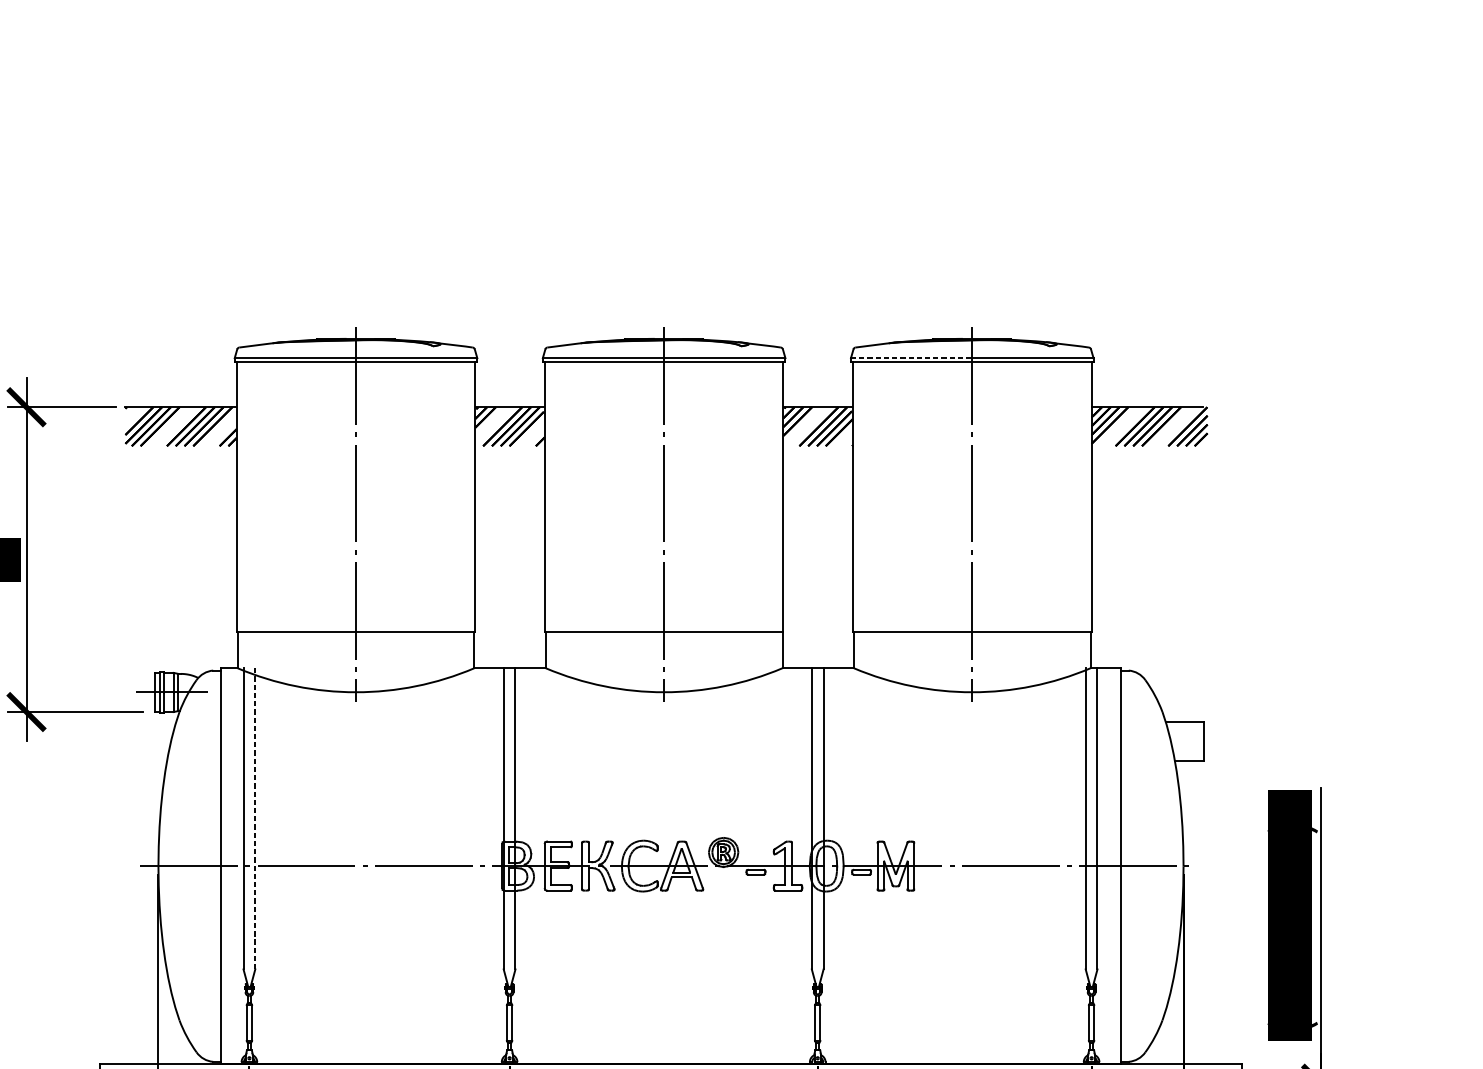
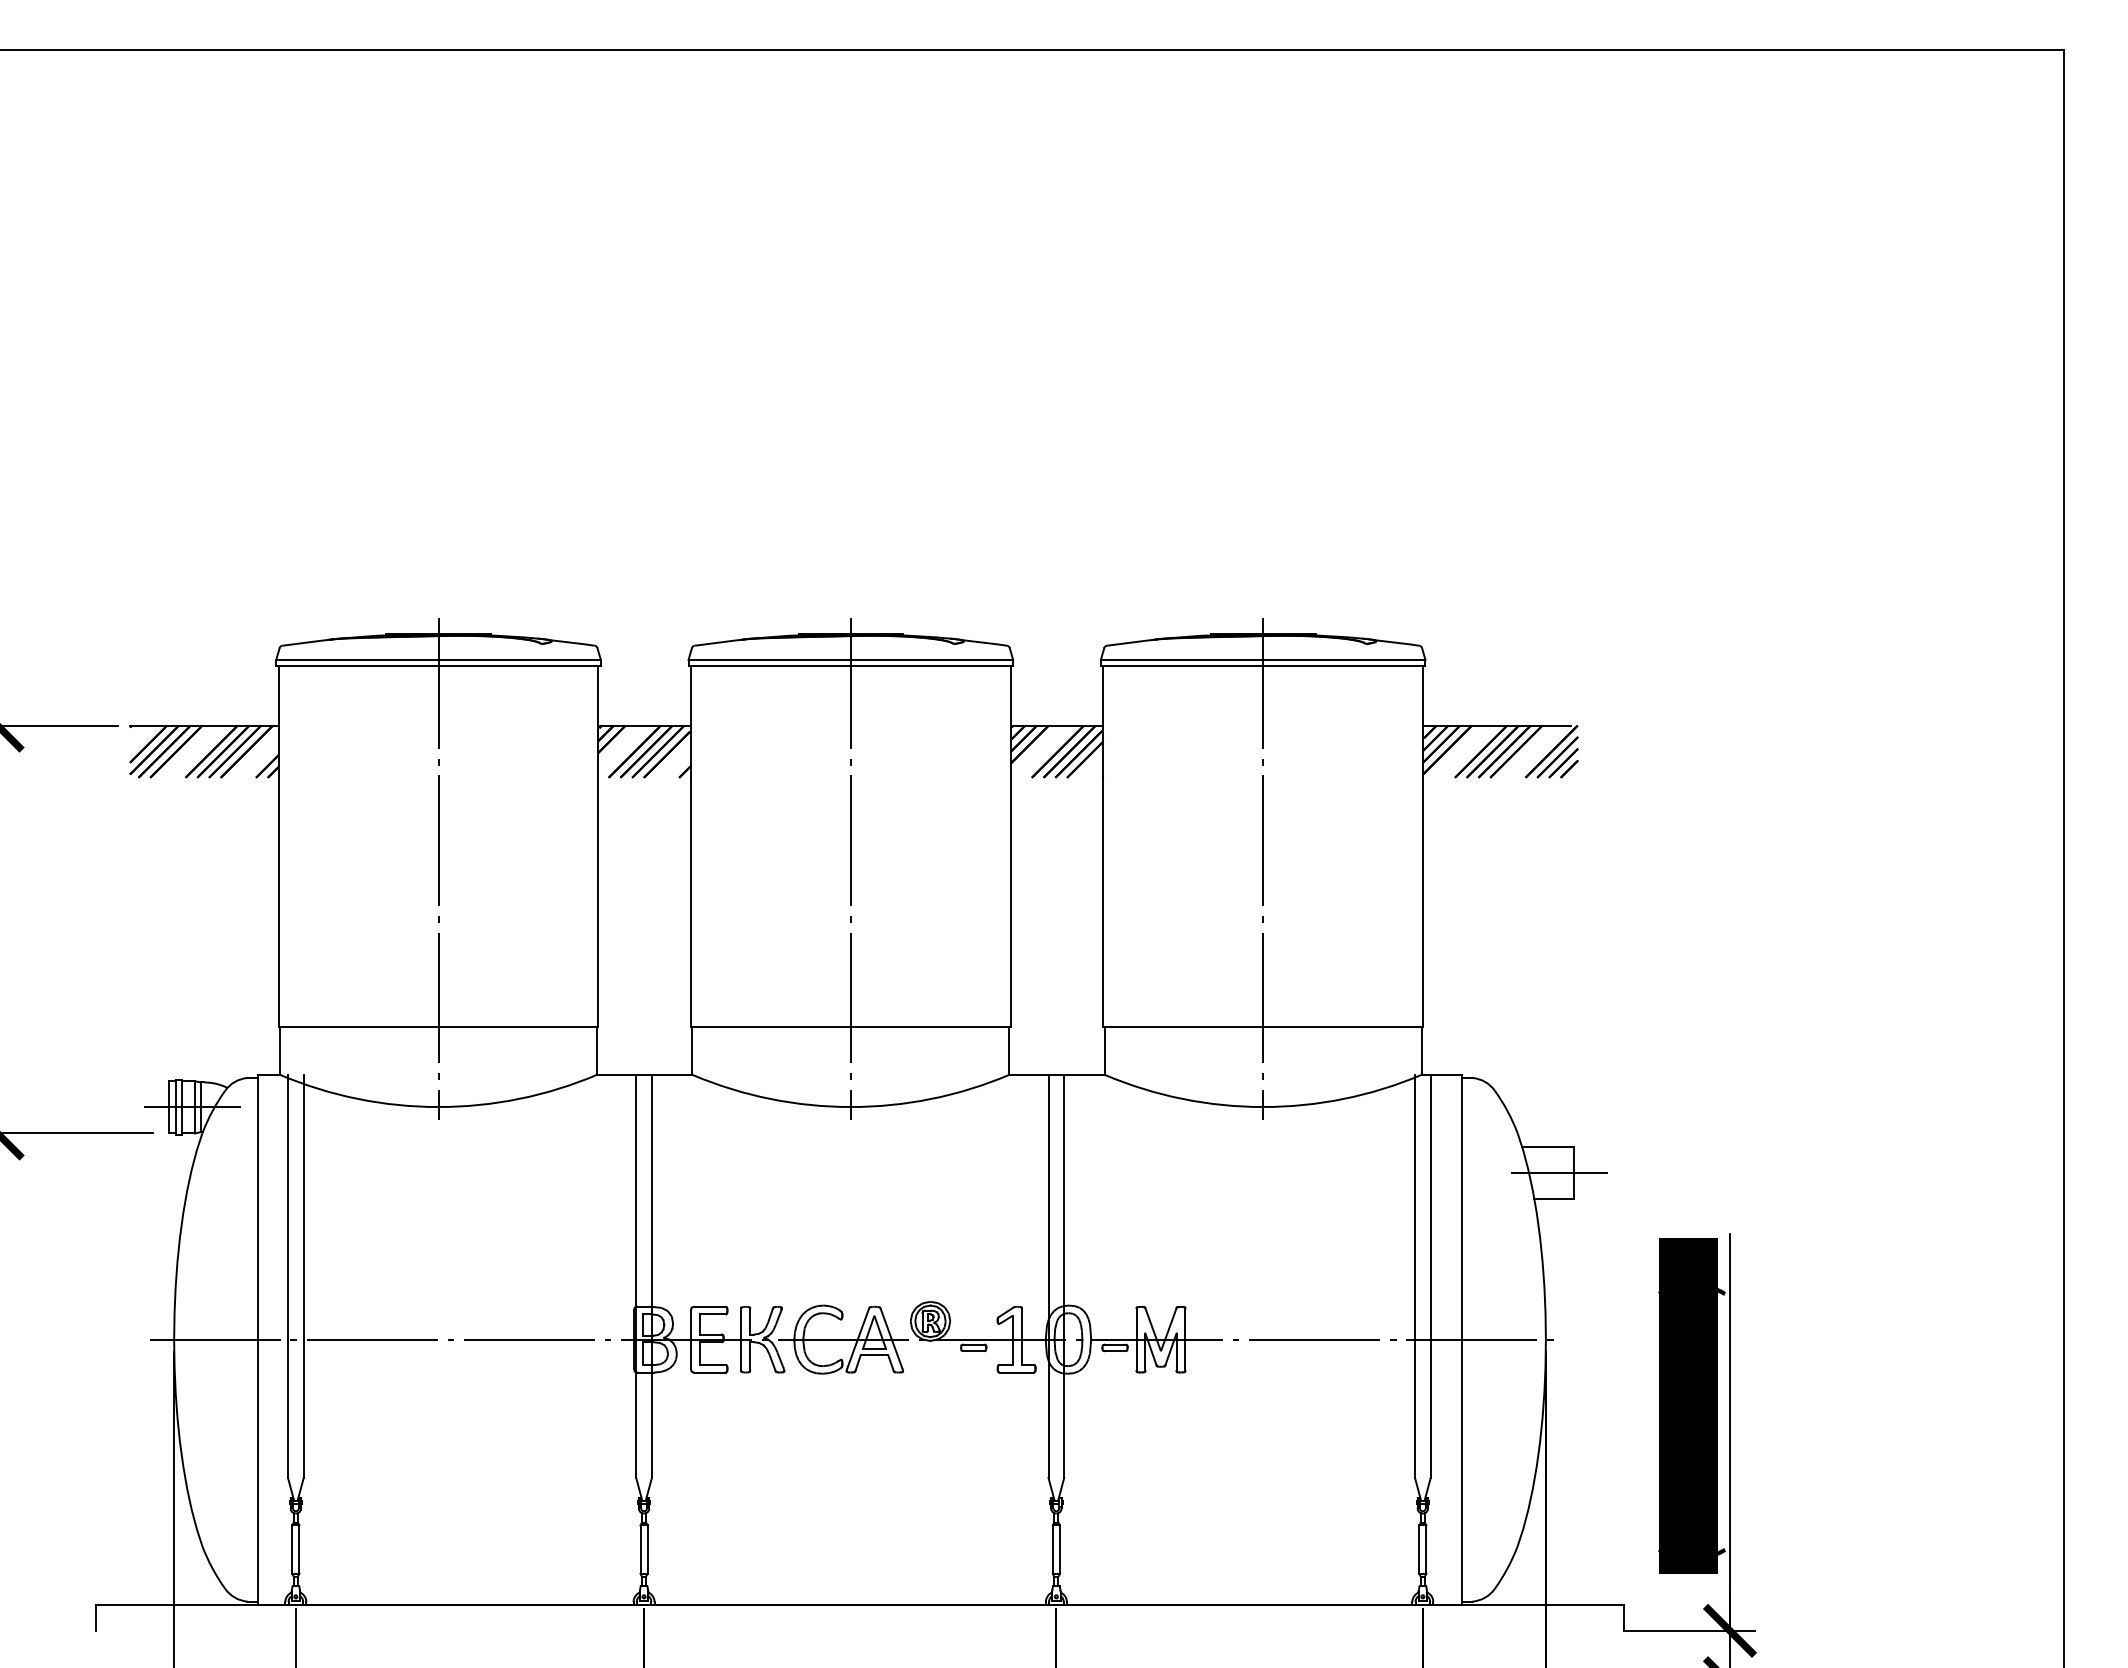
line: (911, 357) -> (1182, 659), dashed -> solid
line: (1193, 741) -> (1559, 1172), added
line: (255, 818) -> (303, 1276), dashed -> solid

